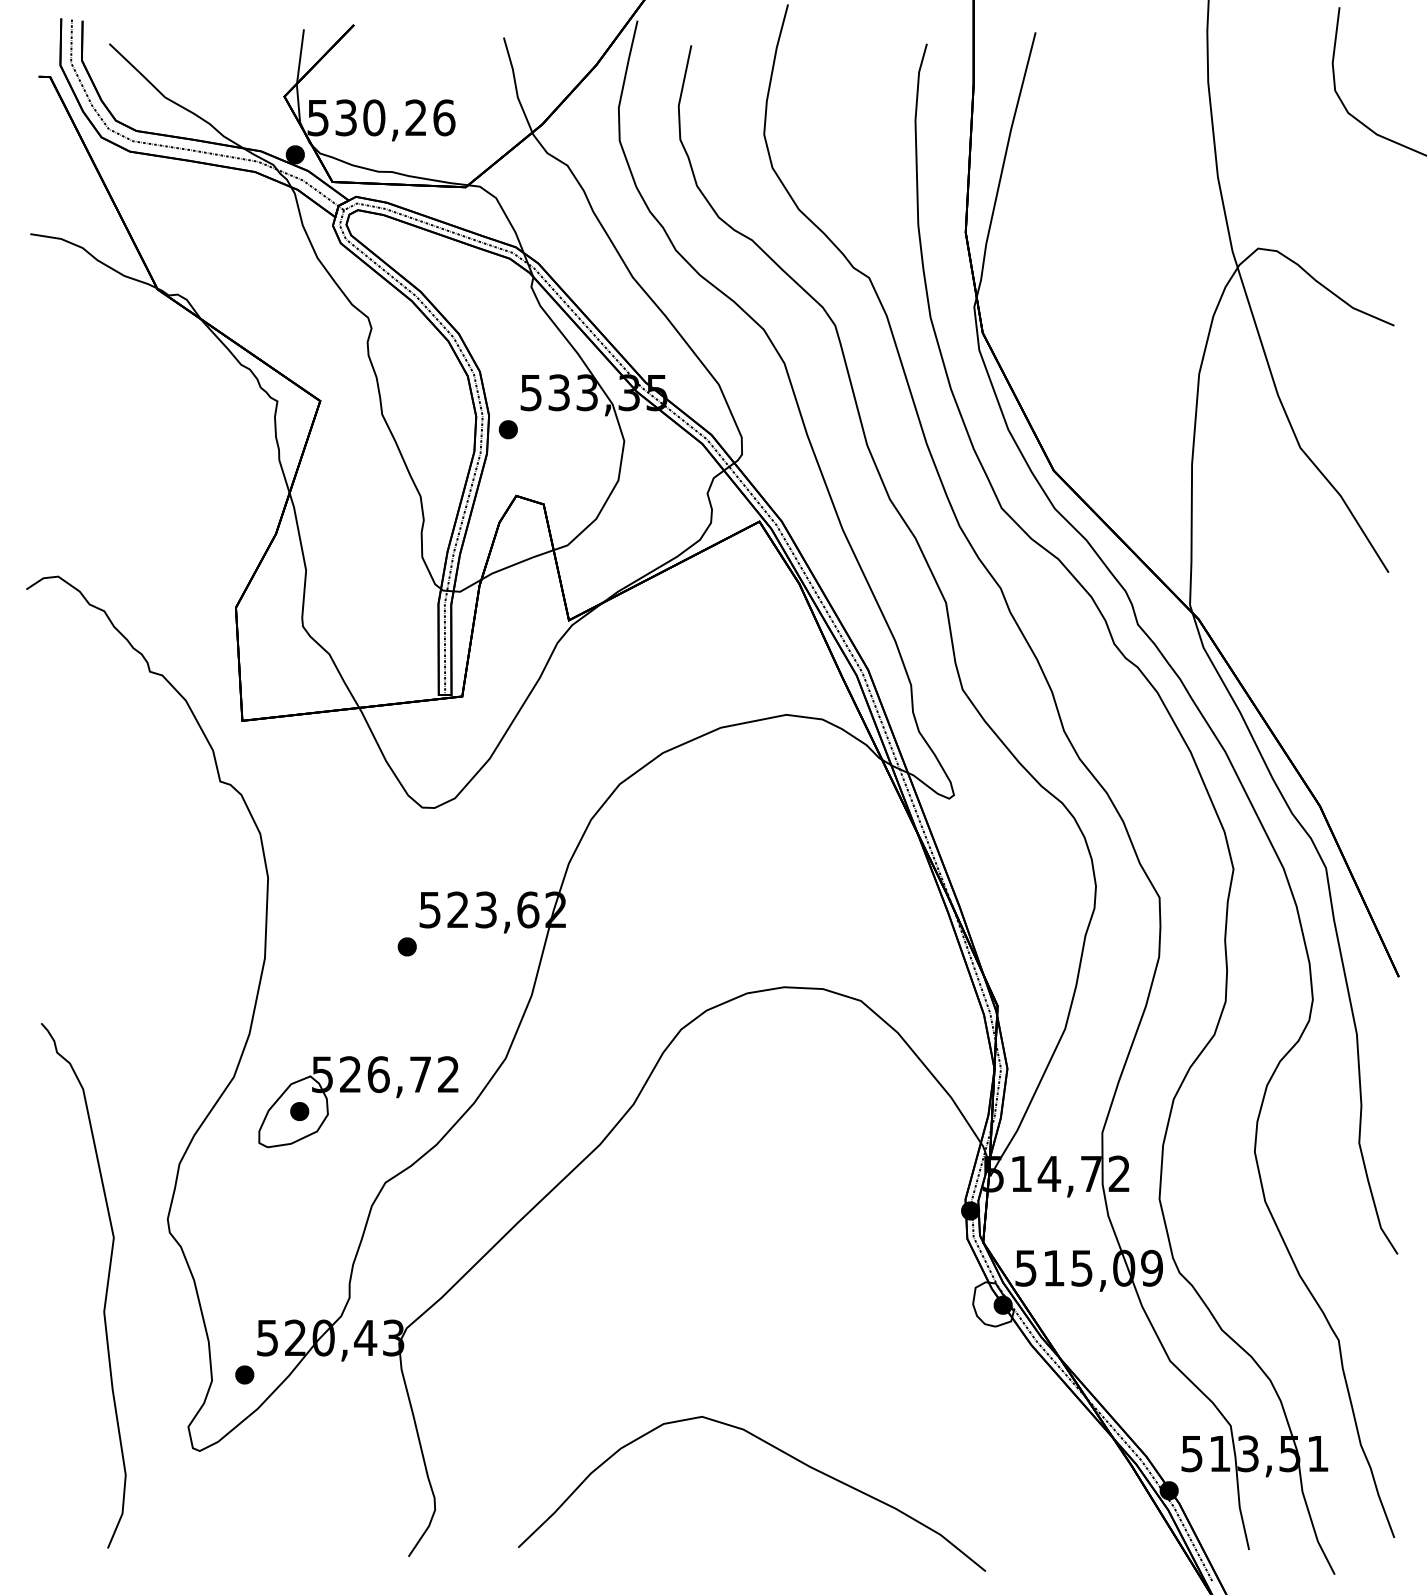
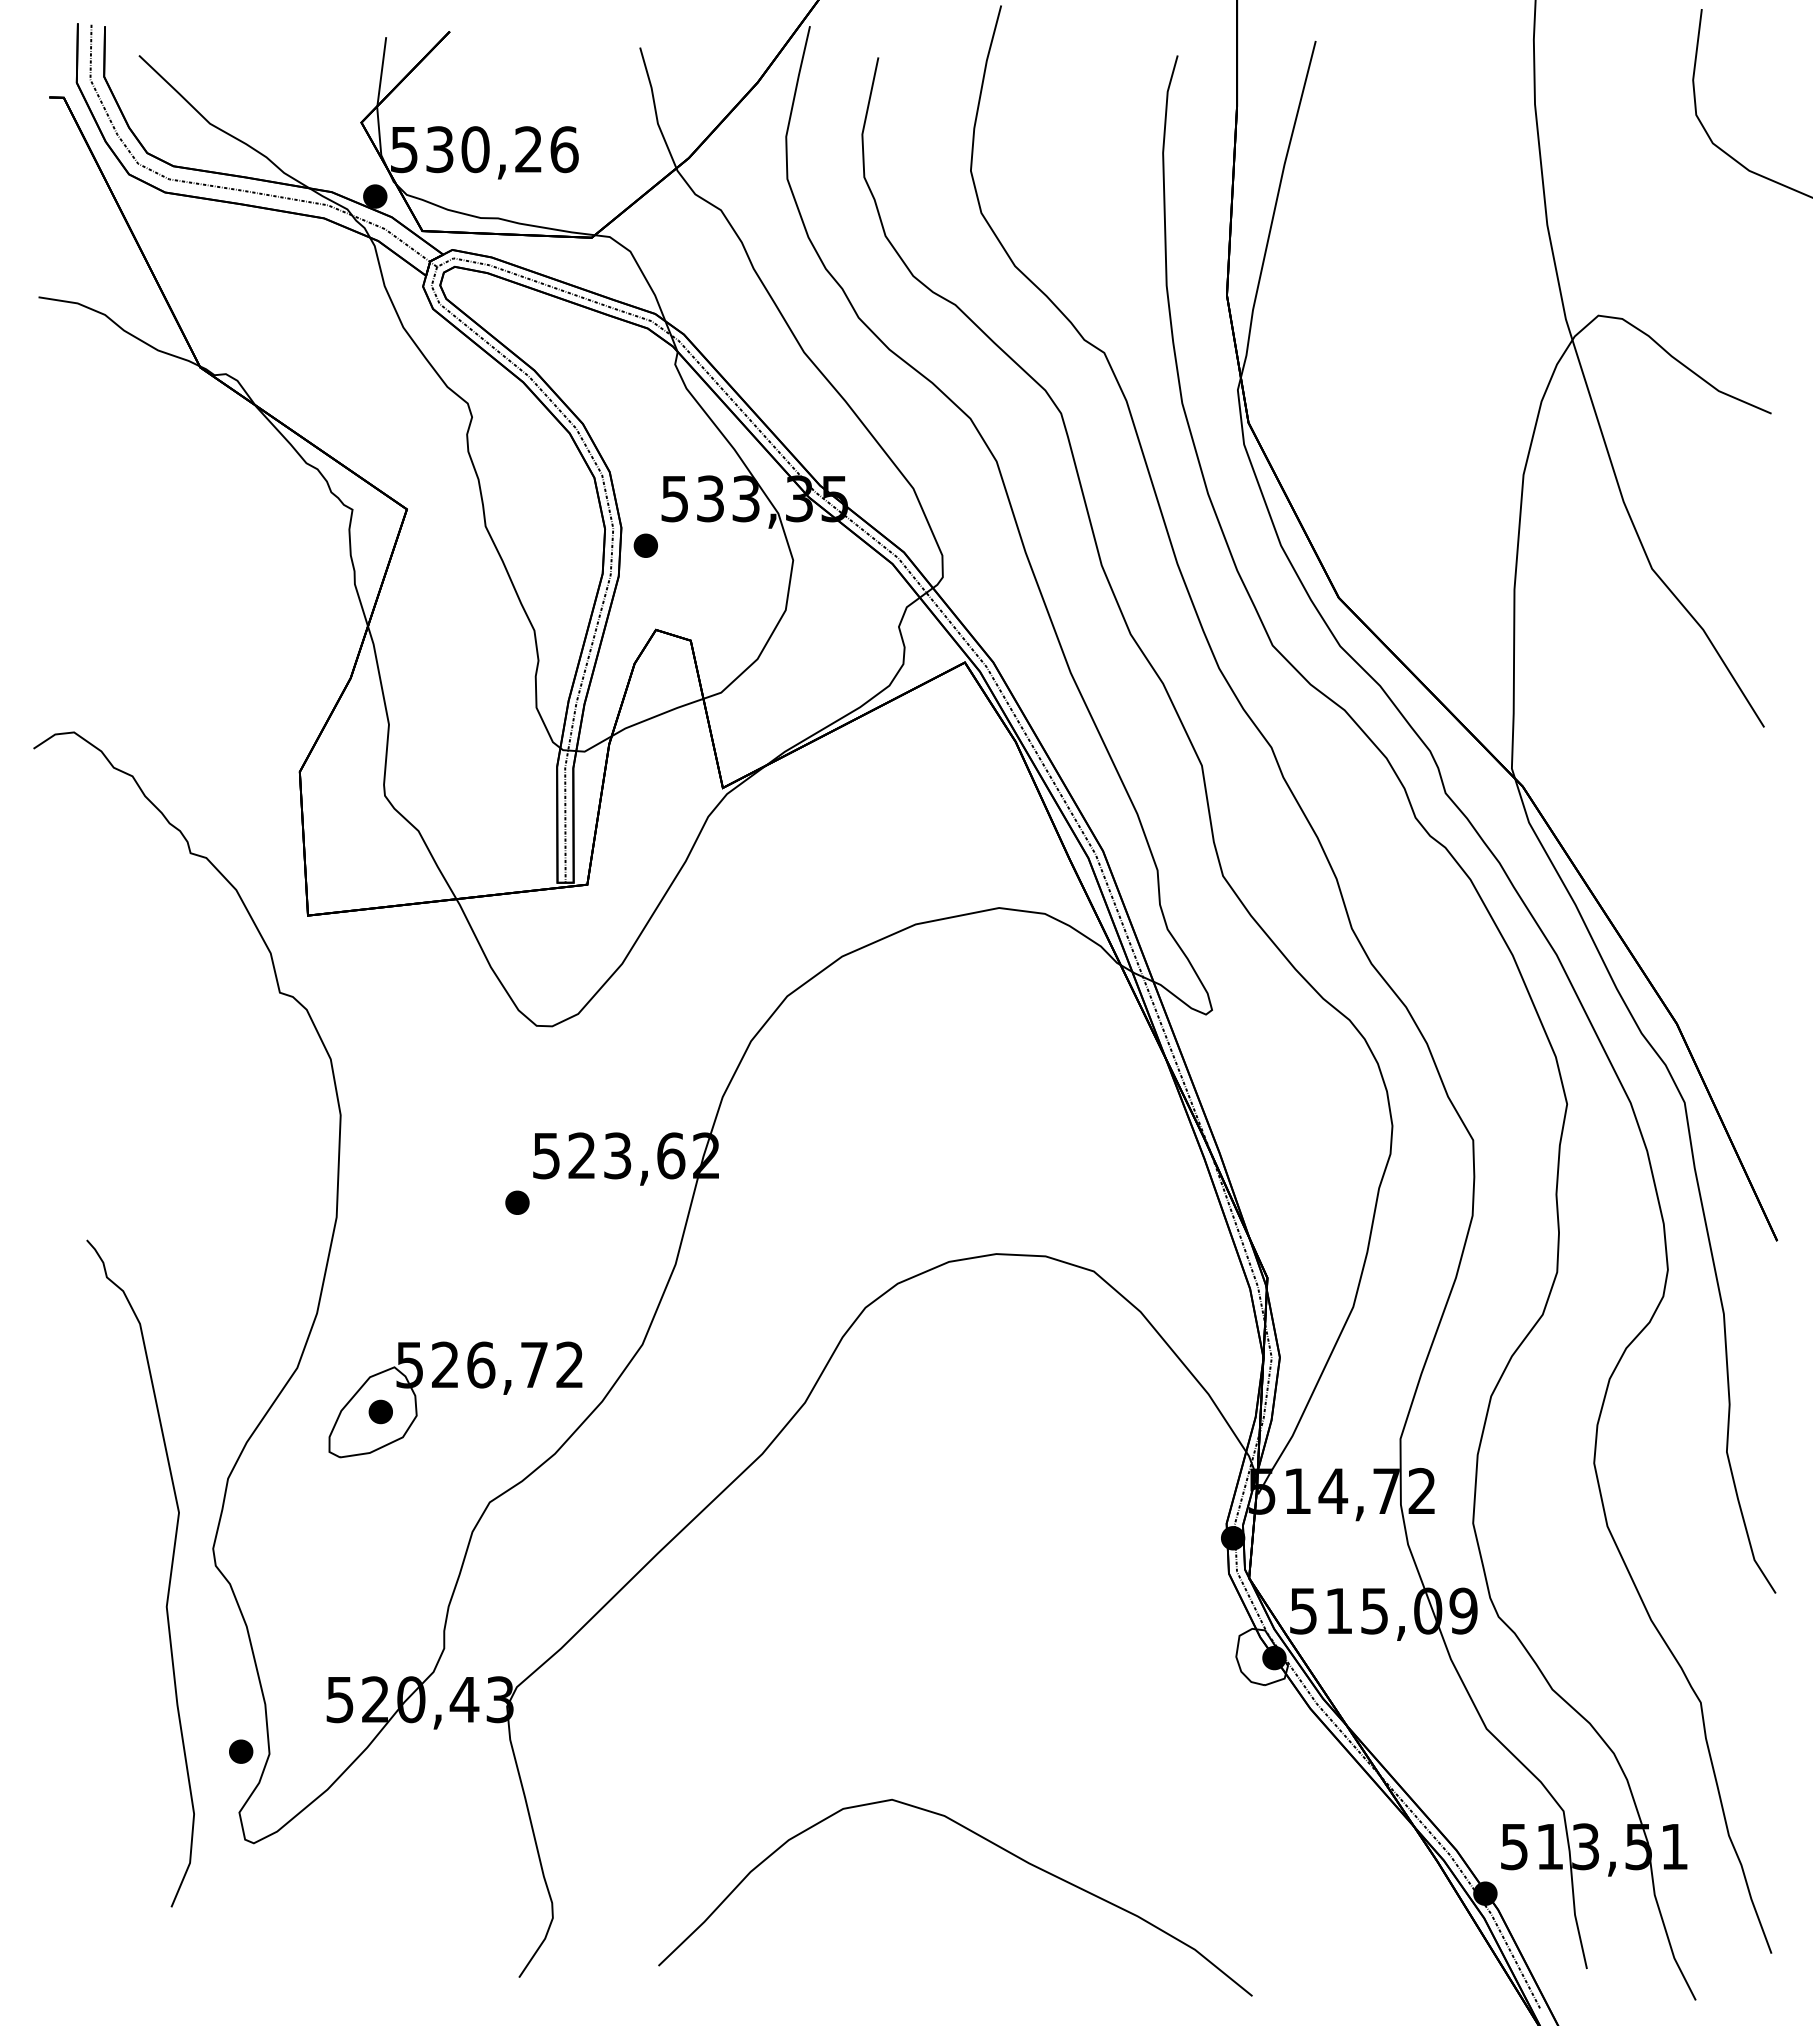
curve: (106, 1285) -> (169, 1573), moved
part: (244, 1374) -> (240, 1751), moved

